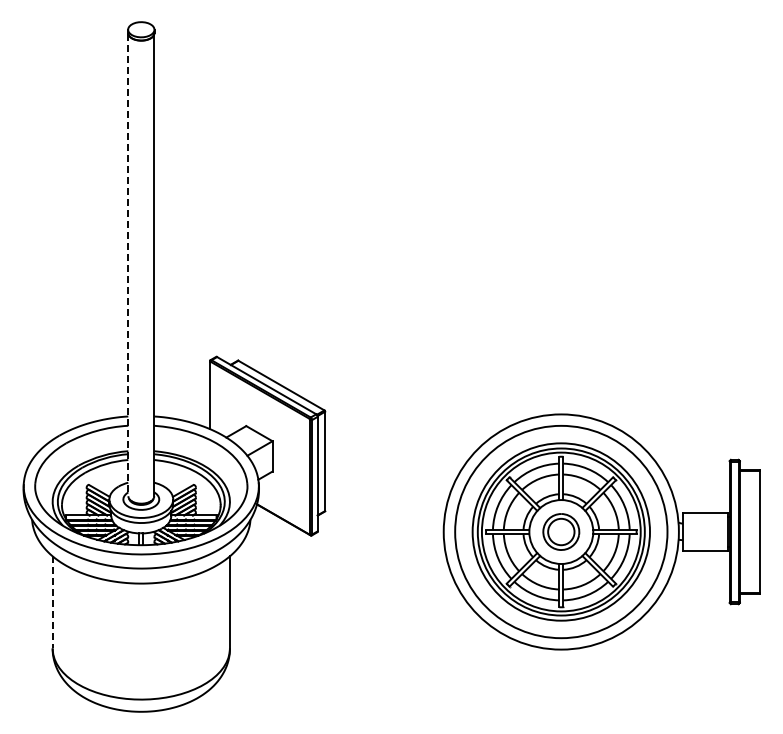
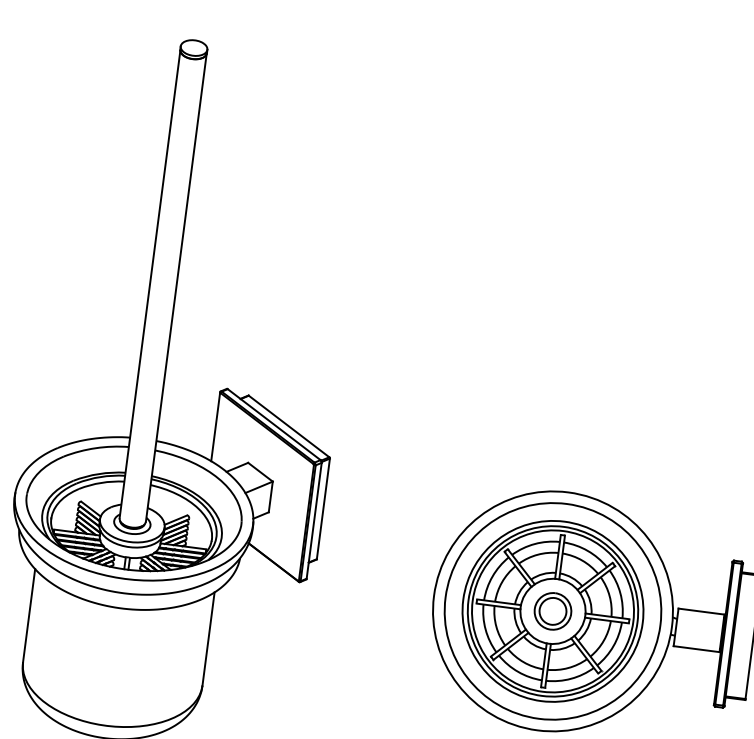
line: (128, 265) -> (150, 284), dashed -> solid
line: (52, 602) -> (28, 615), dashed -> solid

